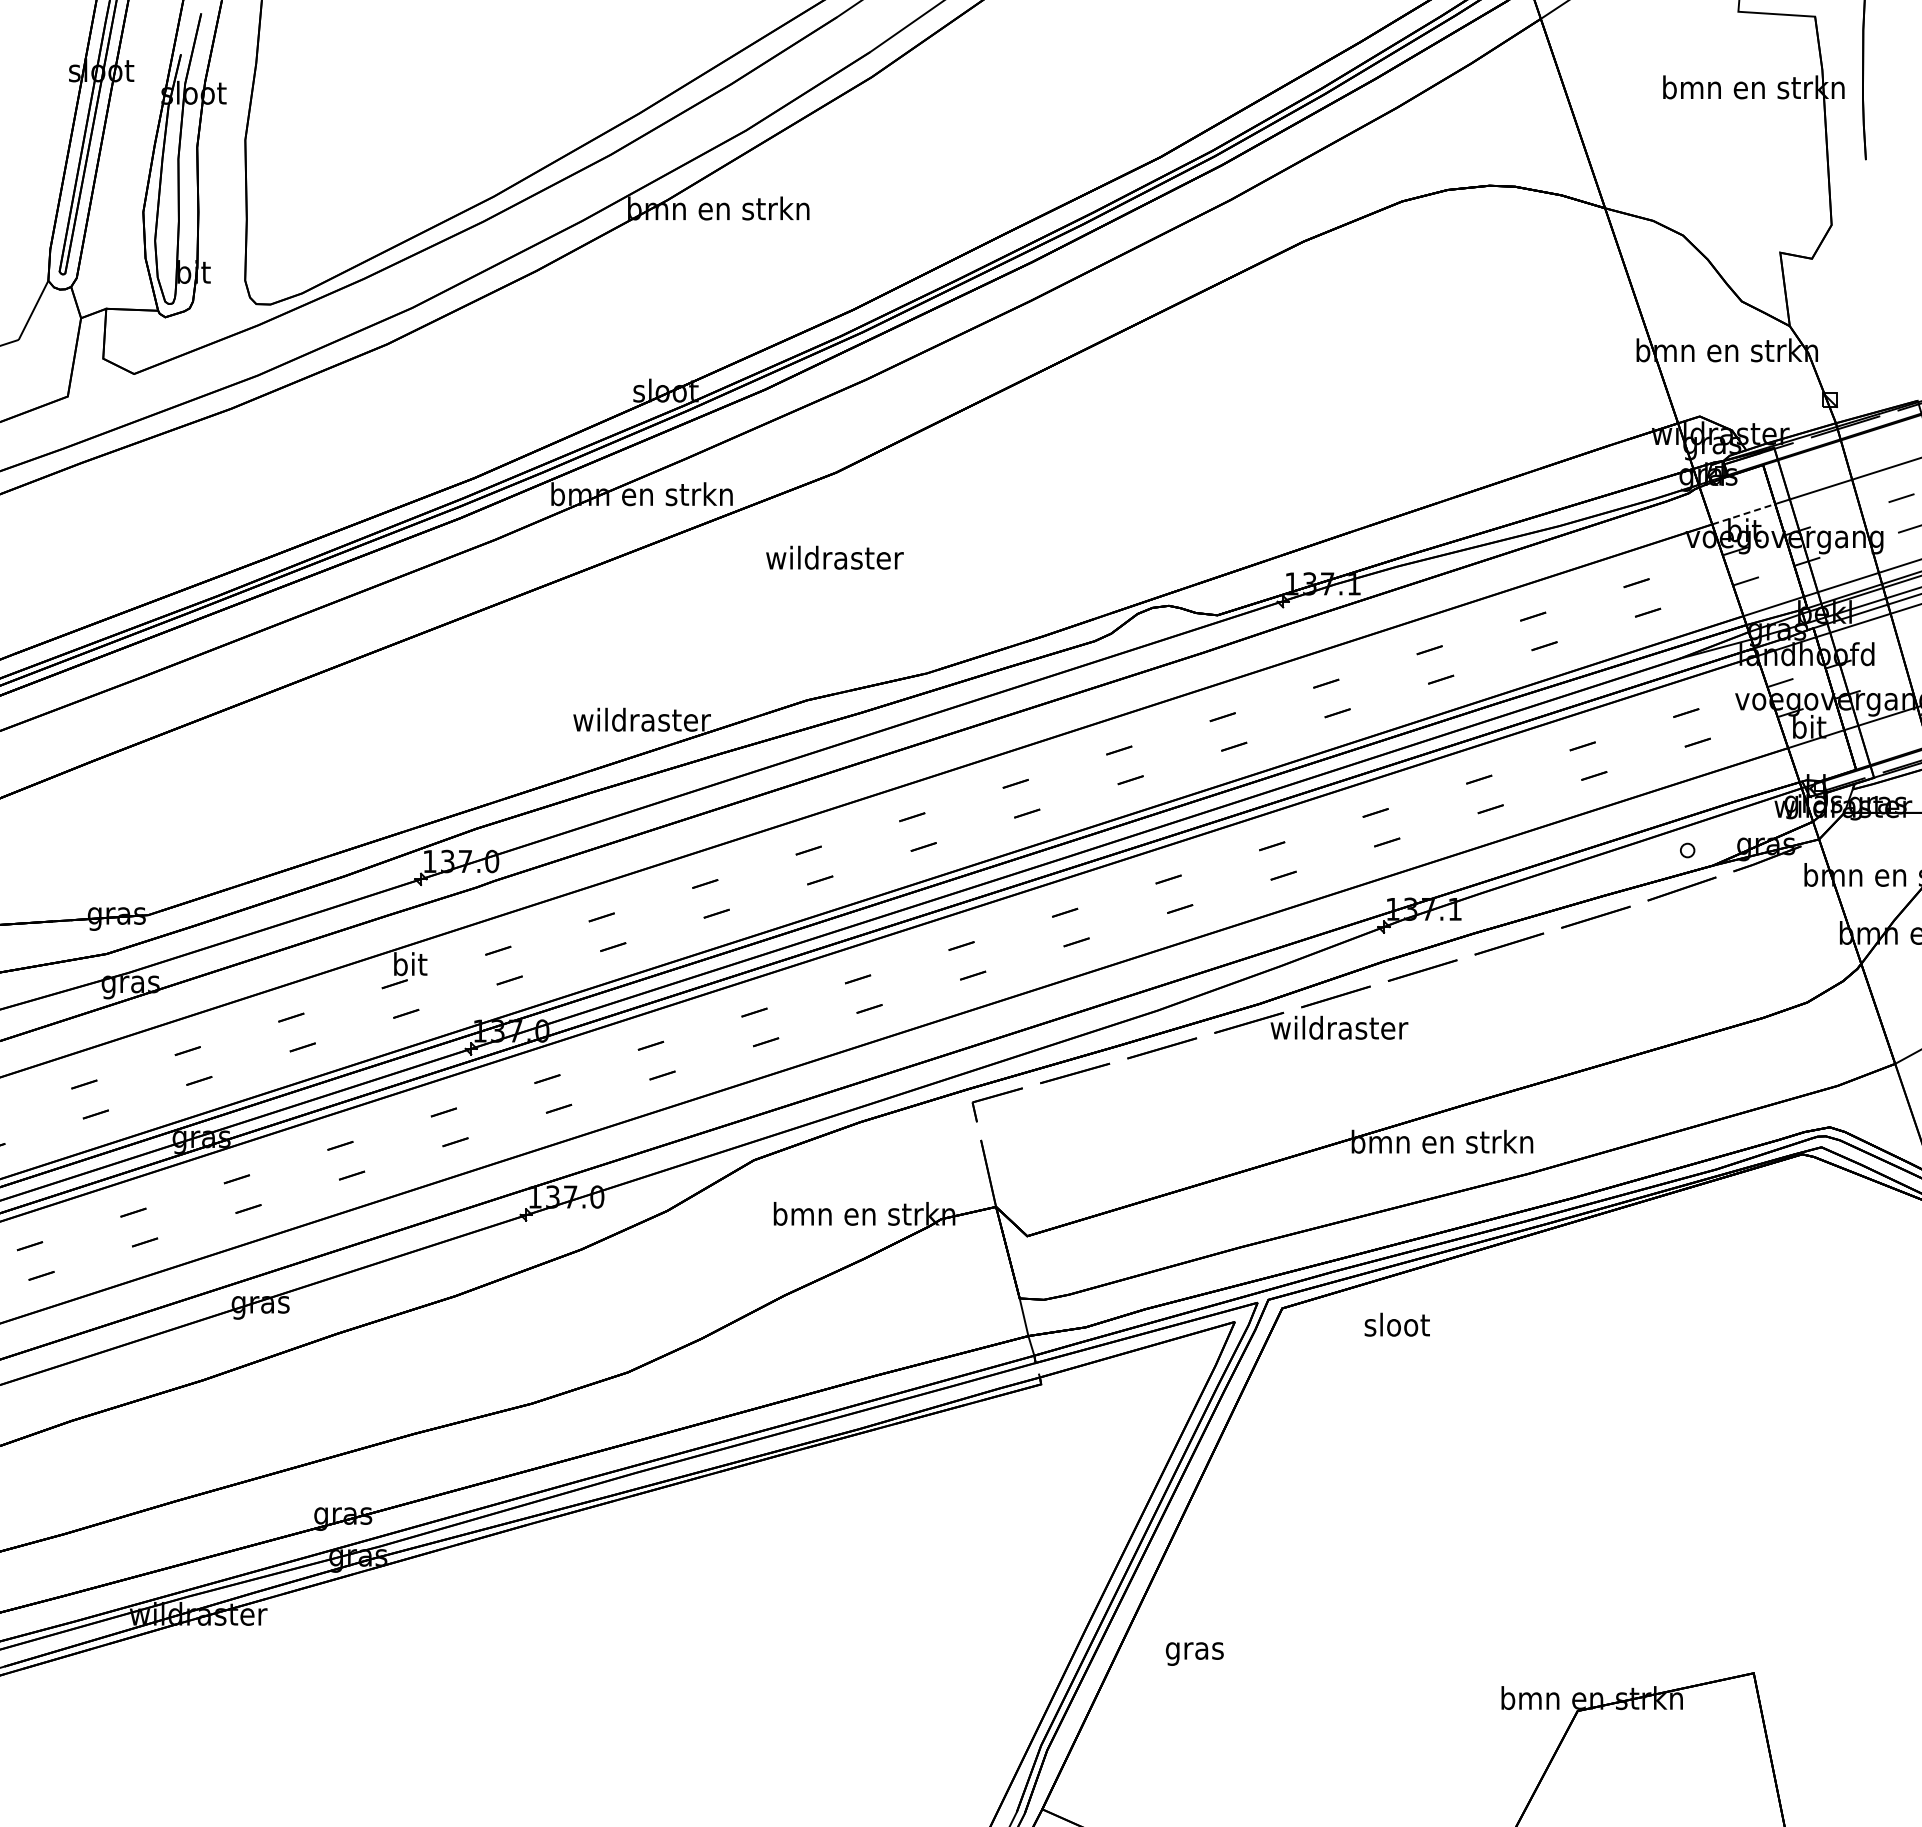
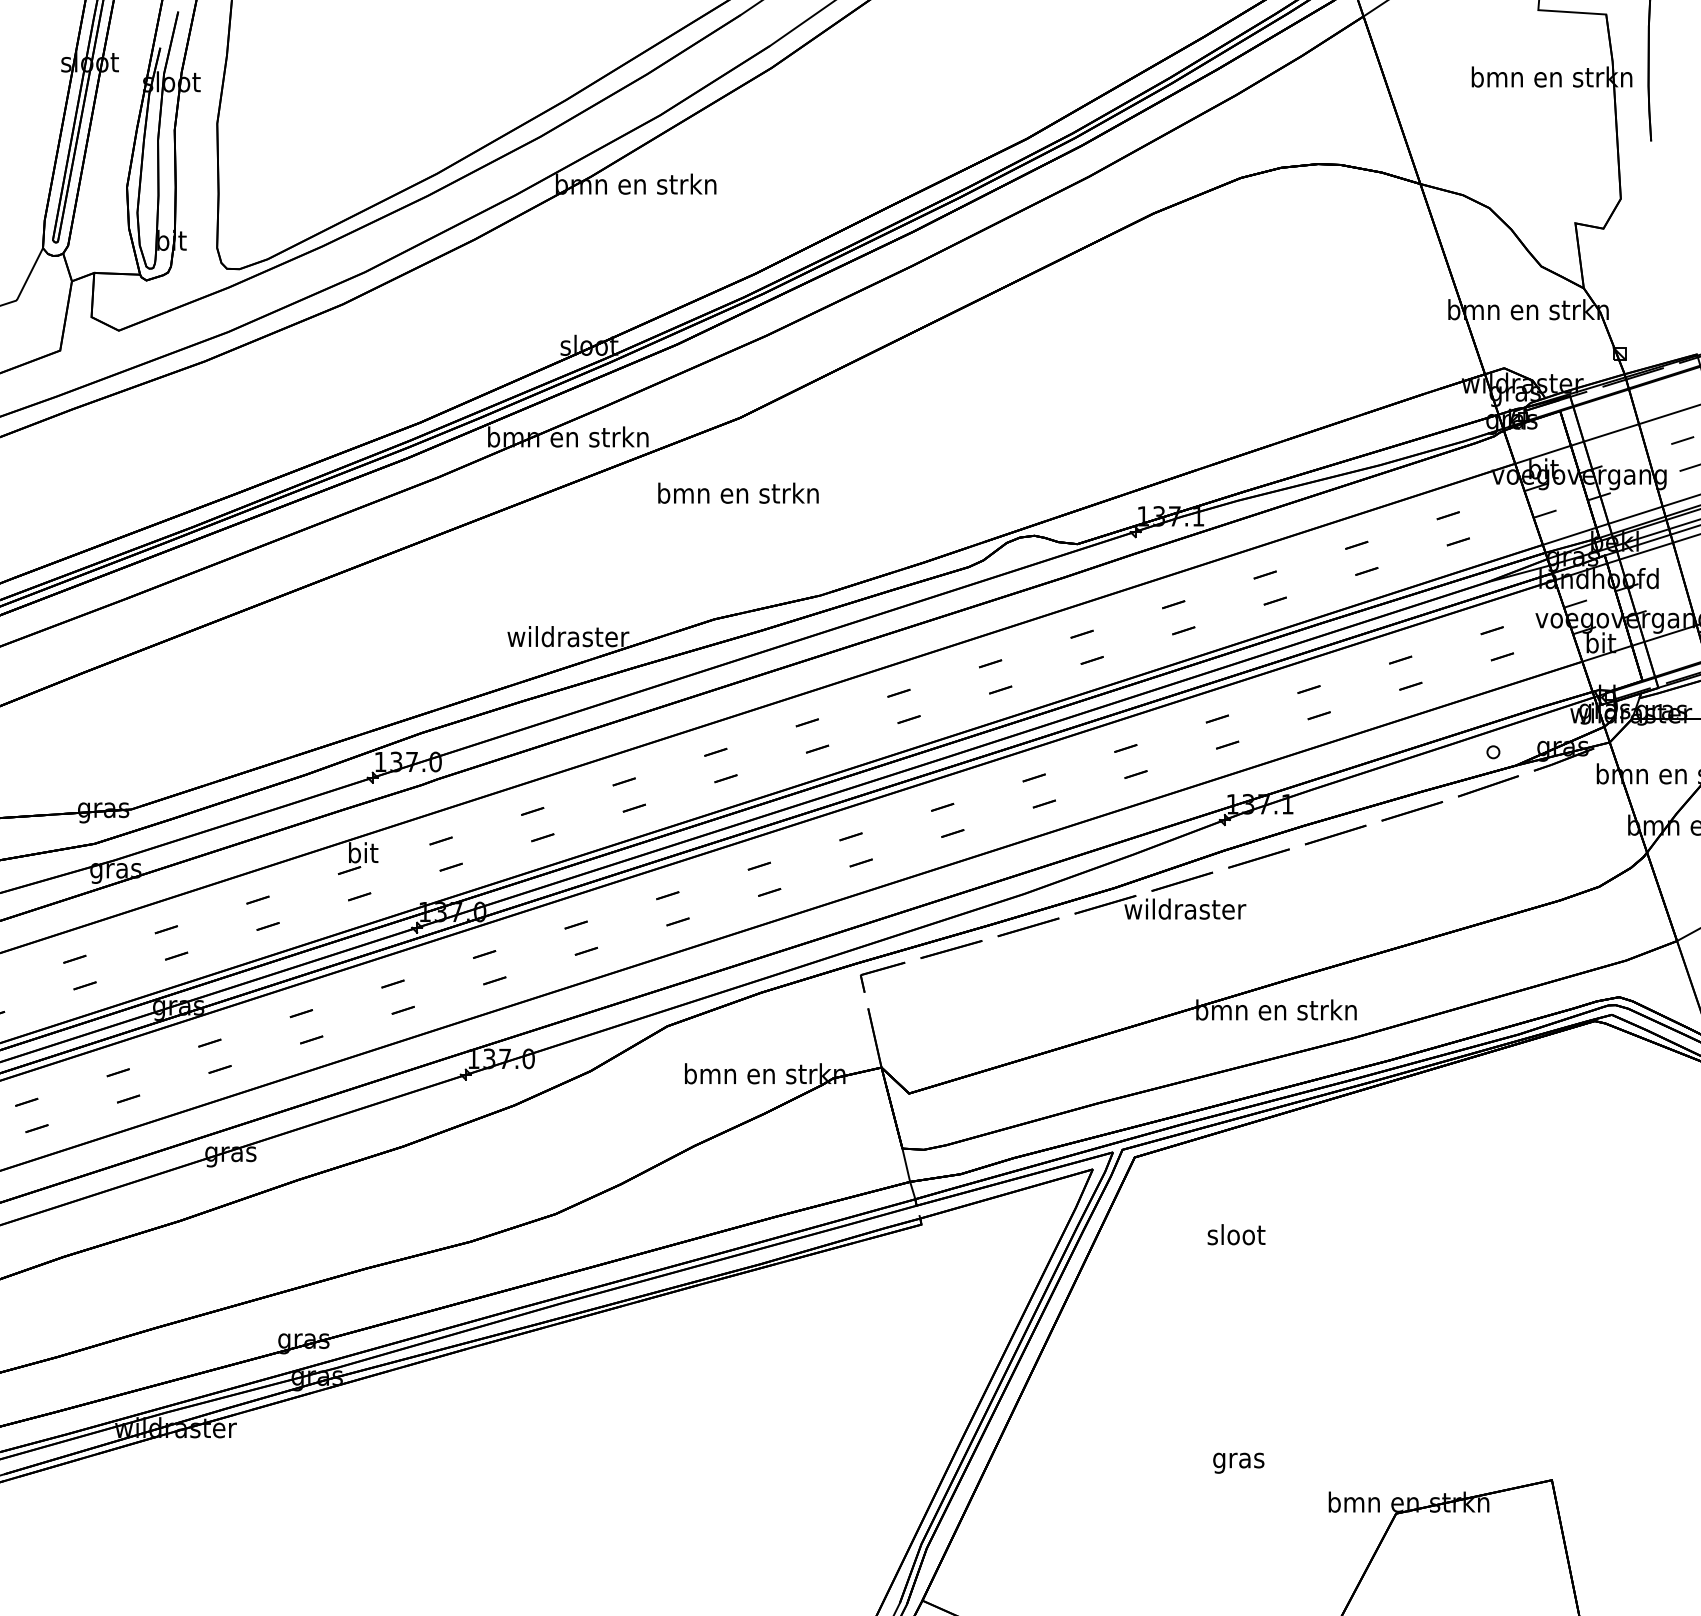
line: (1744, 514) -> (1543, 454), dashed -> solid
text: (834, 557) -> (738, 493), wildraster -> bmn en strkn
text: (1396, 1324) -> (1235, 1234), moved
text: (1194, 1653) -> (1238, 1462), moved

